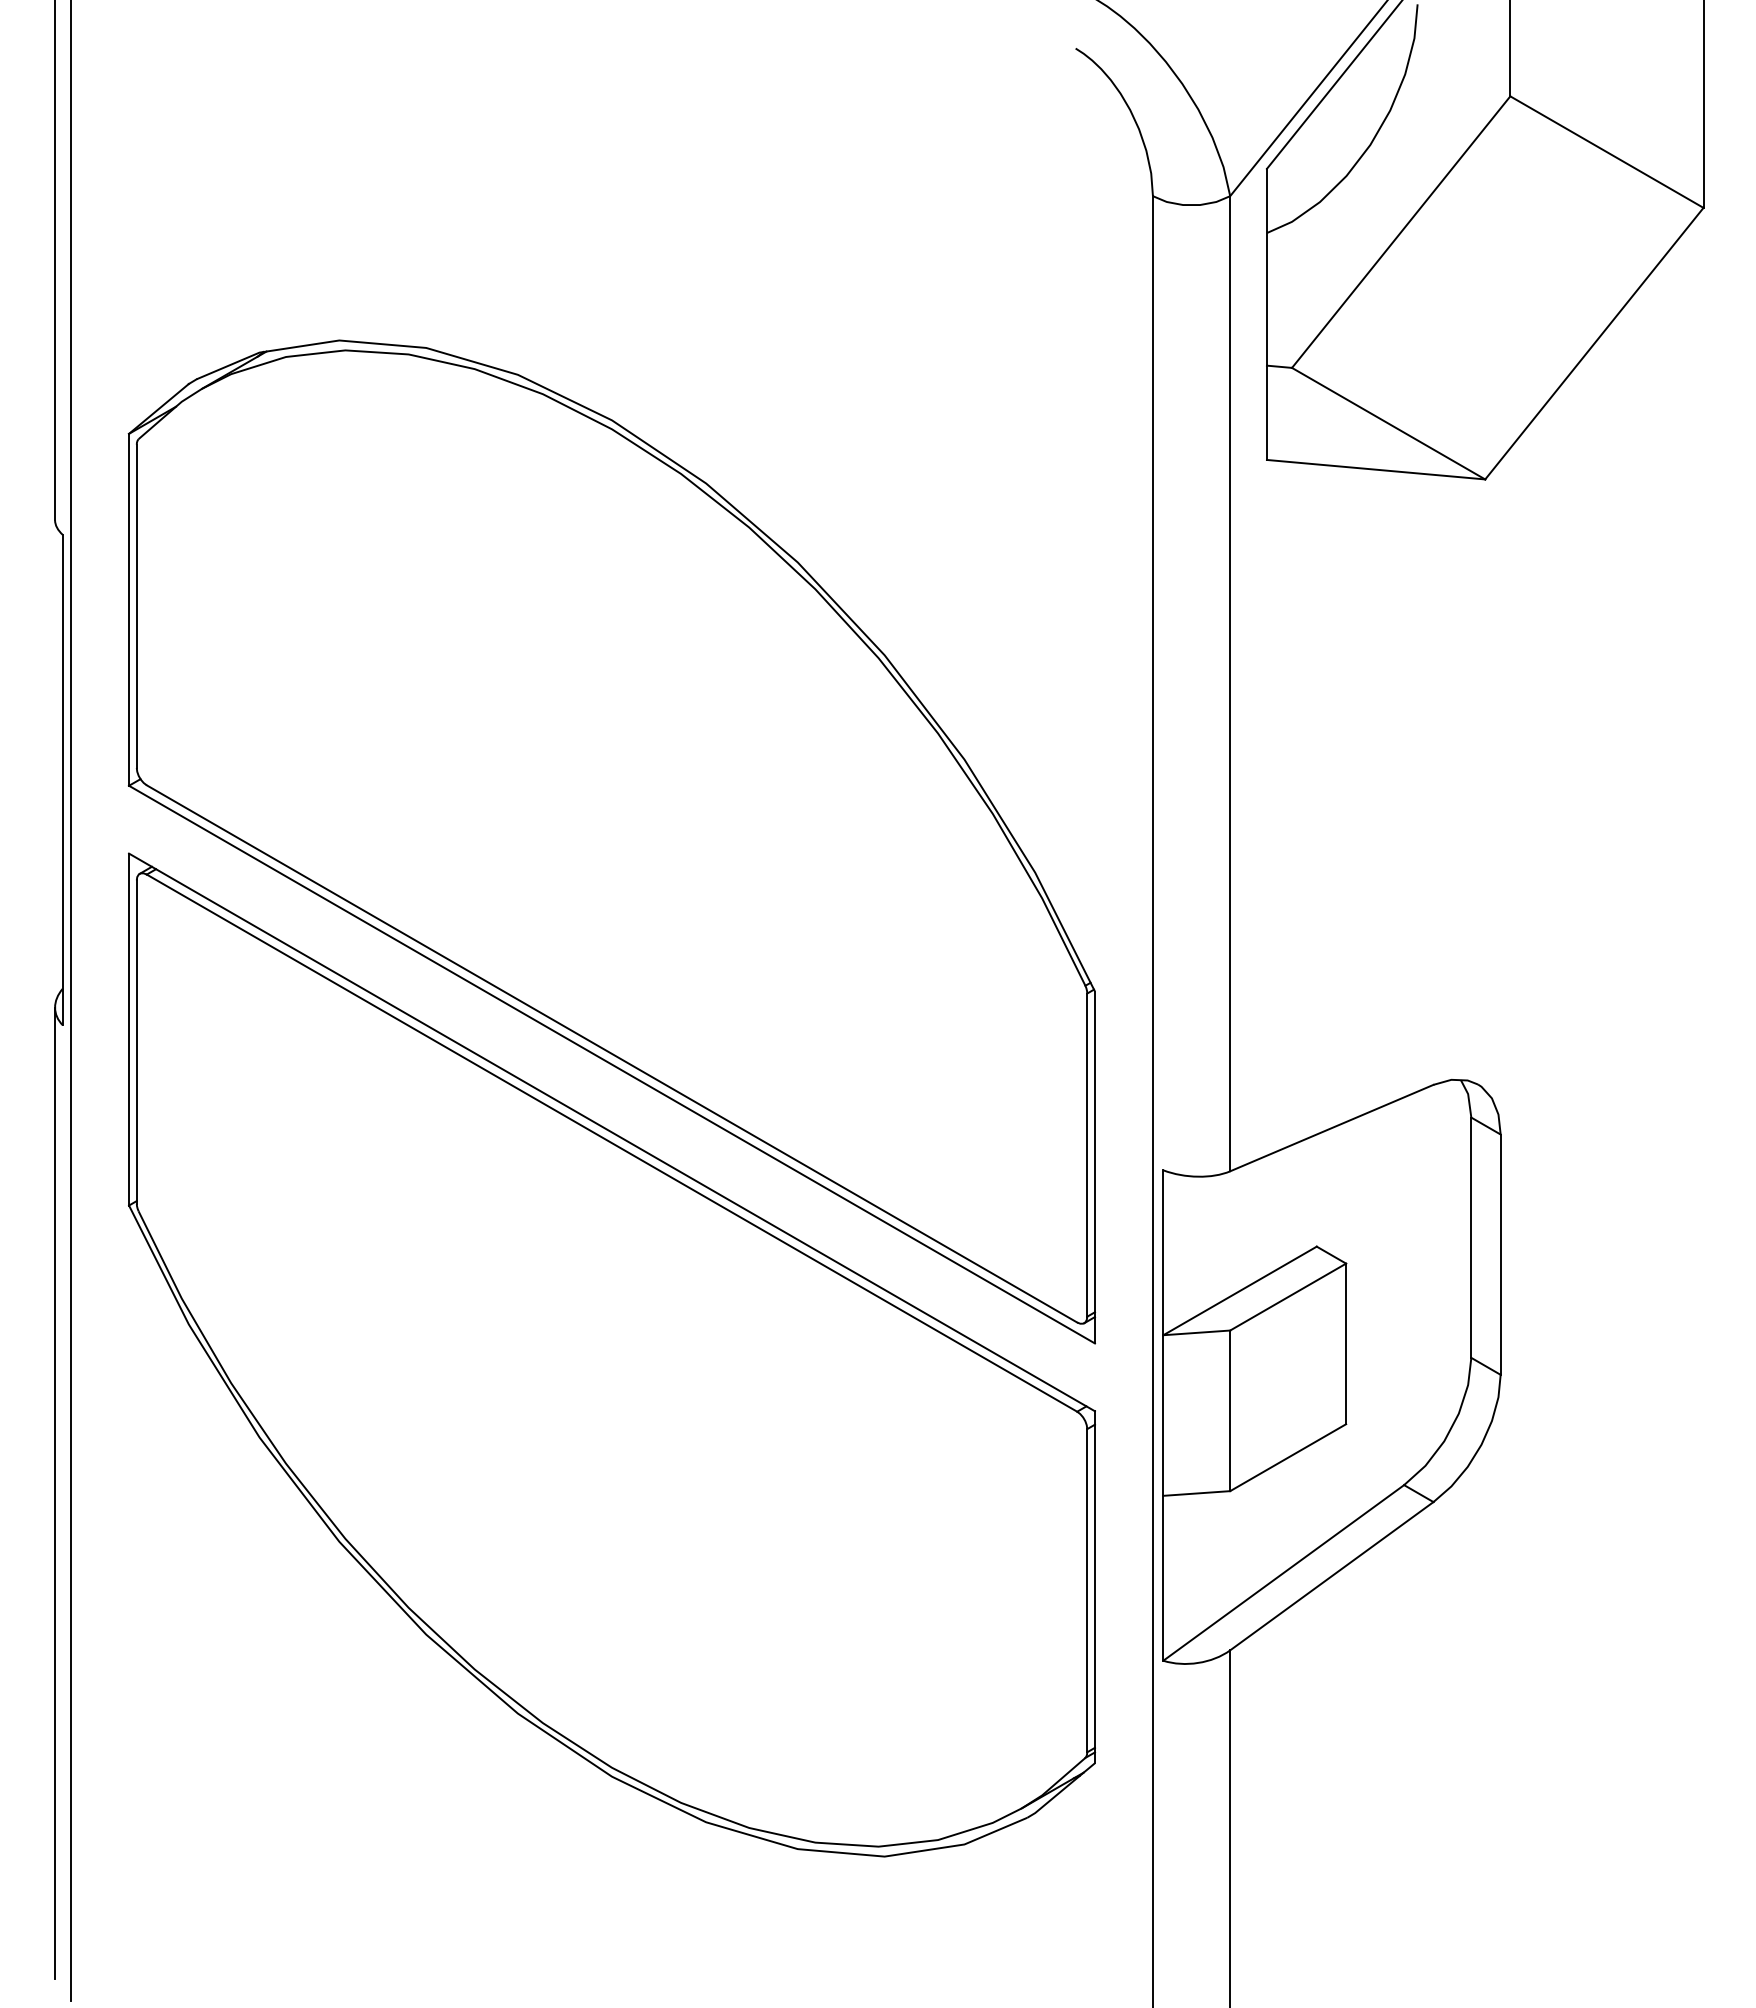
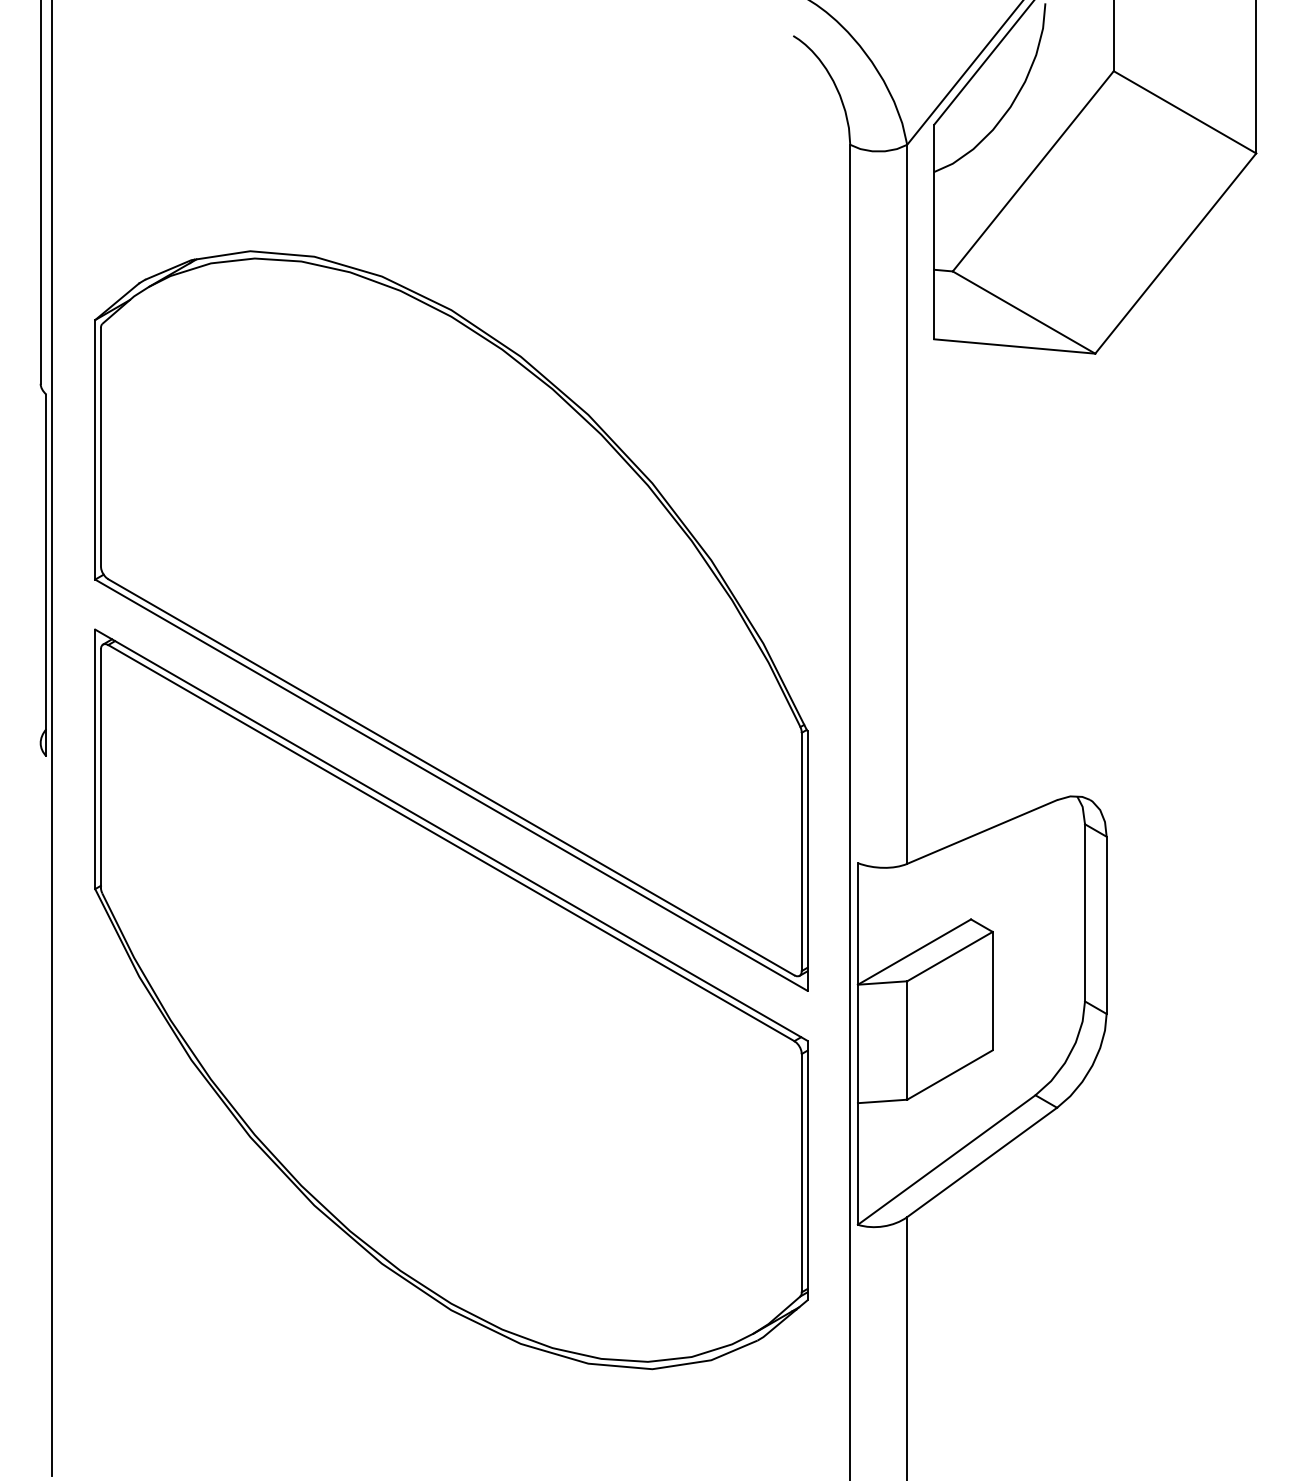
line: (55, 1492) -> (40, 1100), removed

